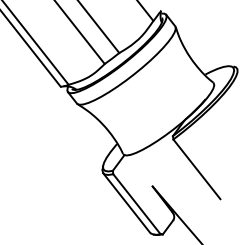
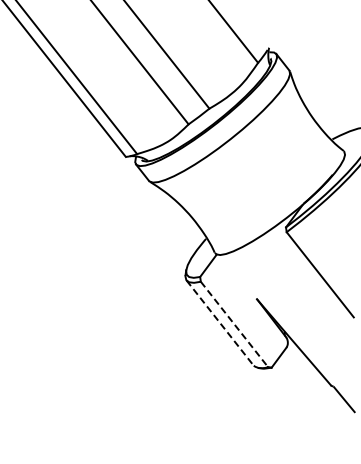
line: (127, 203) -> (220, 323), solid -> dashed
line: (136, 204) -> (234, 324), solid -> dashed

